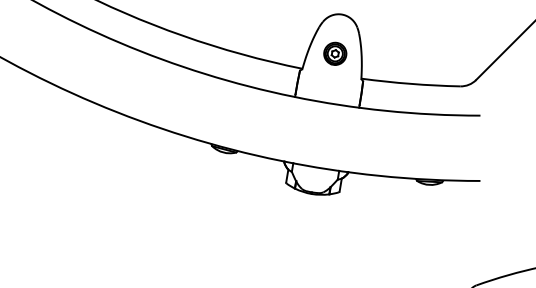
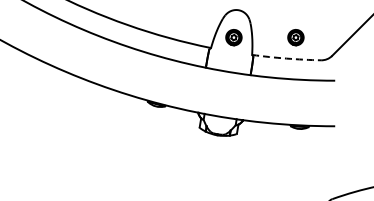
part: (423, 53) -> (295, 37), added
arc: (410, 83) -> (286, 58), solid -> dashed

